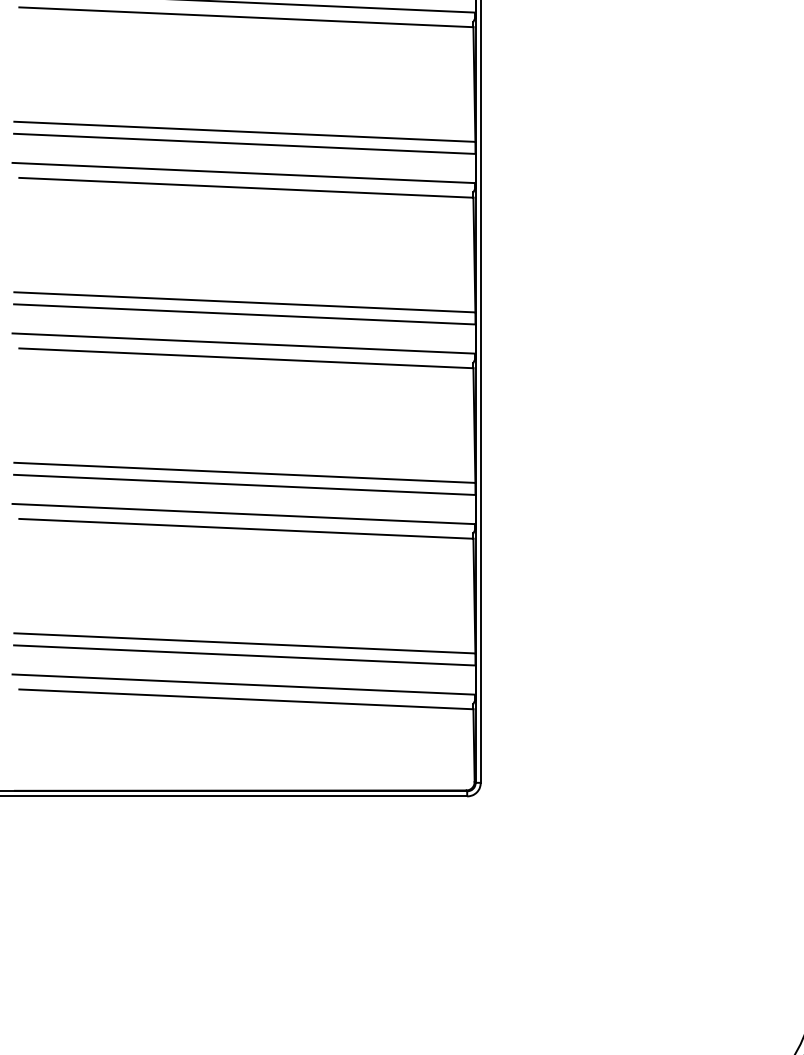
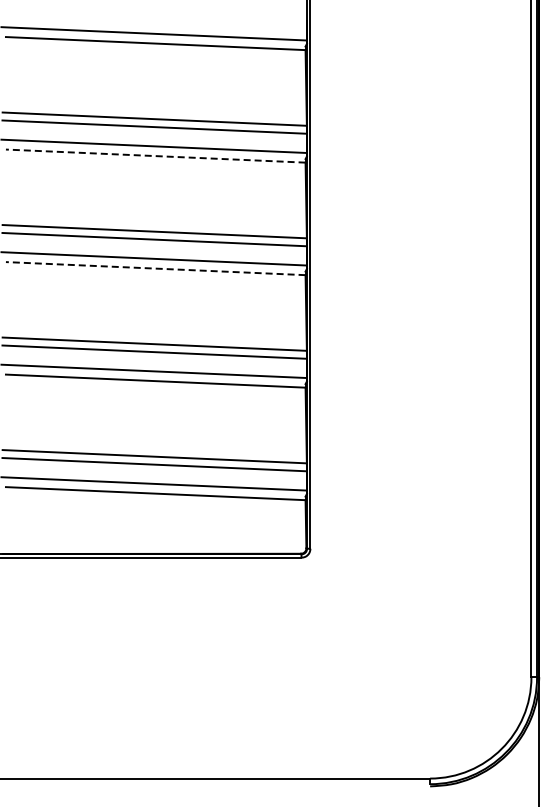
line: (245, 188) -> (155, 156), solid -> dashed
line: (245, 358) -> (155, 268), solid -> dashed

